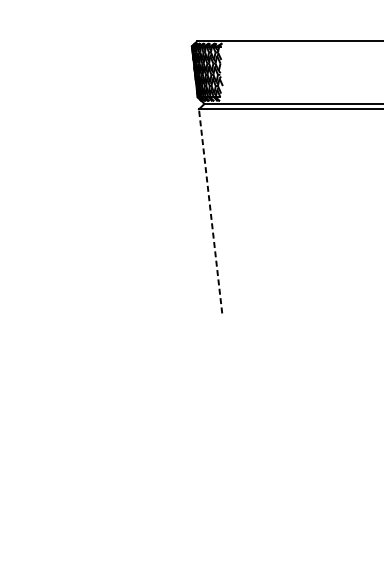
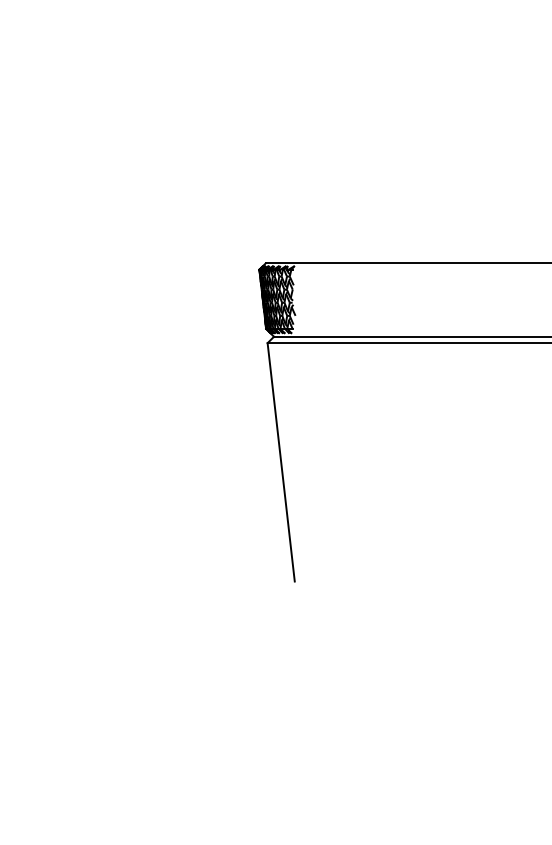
line: (210, 211) -> (281, 462), dashed -> solid

